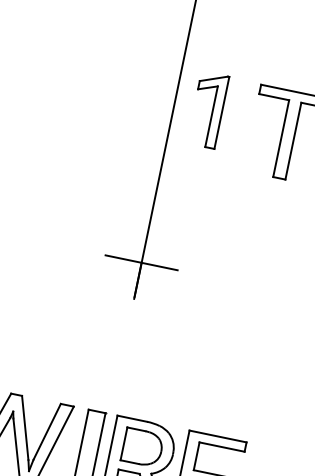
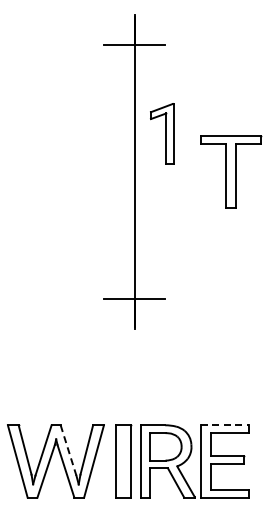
part: (208, 109) -> (162, 133), moved
line: (25, 427) -> (68, 450), solid -> dashed
line: (217, 436) -> (224, 425), solid -> dashed

